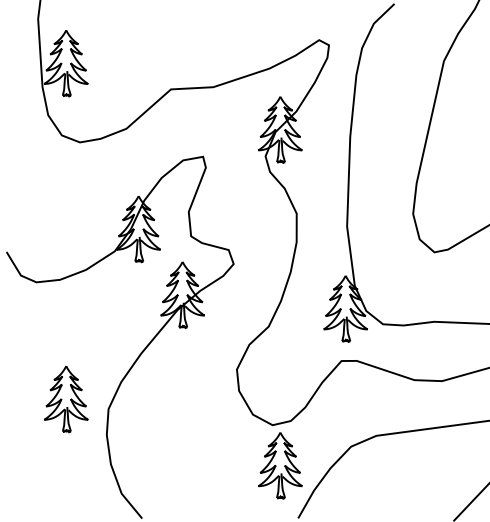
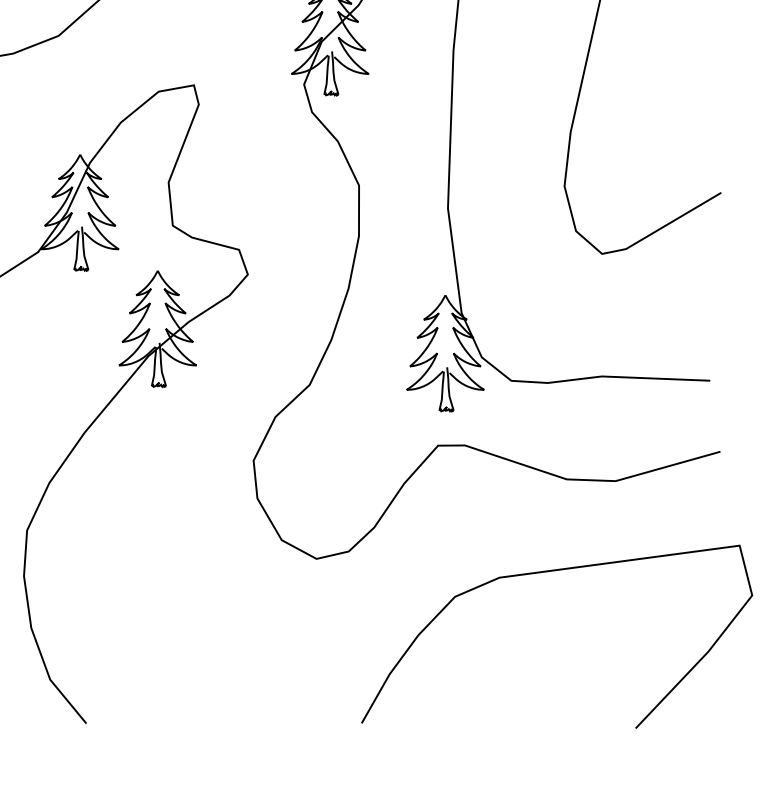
part: (280, 465) -> (330, 629), removed

